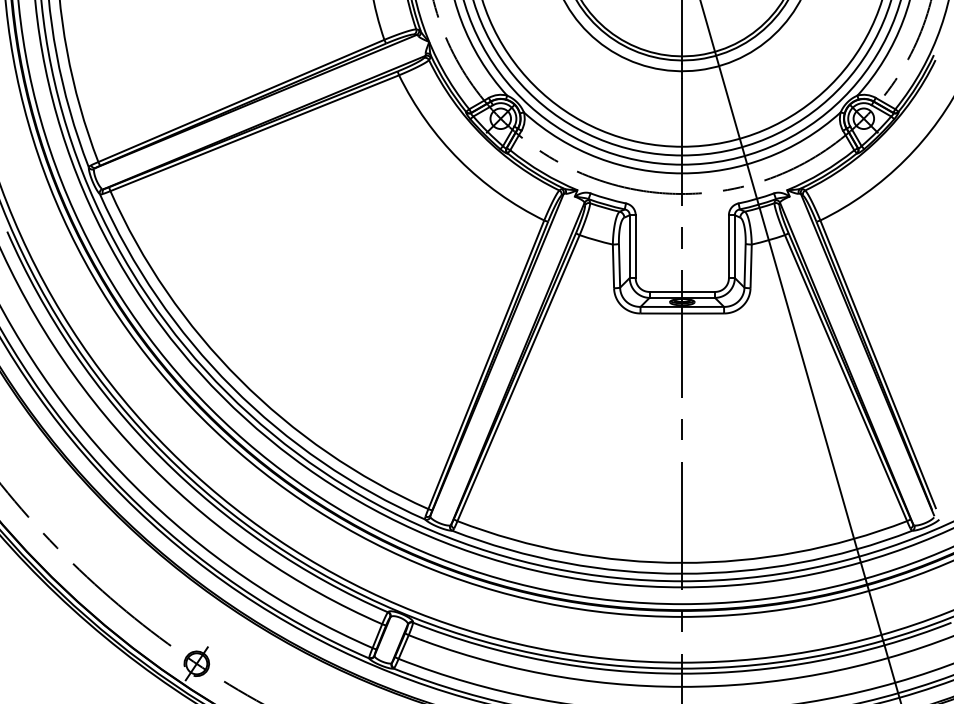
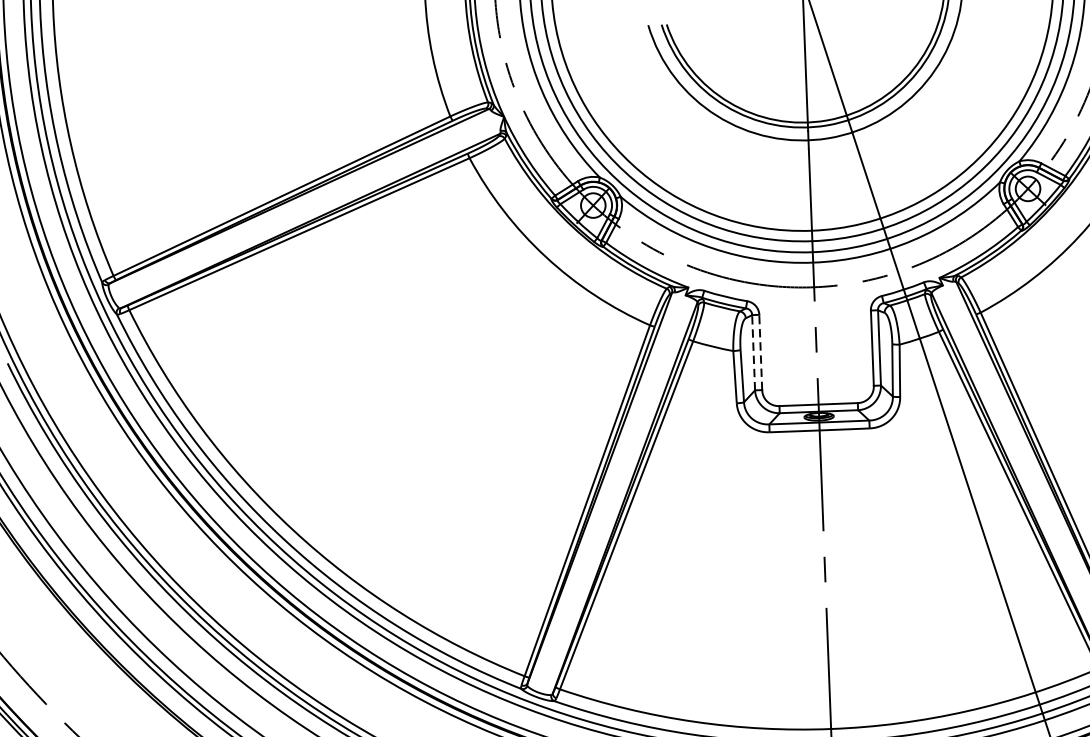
line: (629, 246) -> (753, 352), solid -> dashed
line: (635, 246) -> (760, 352), solid -> dashed

